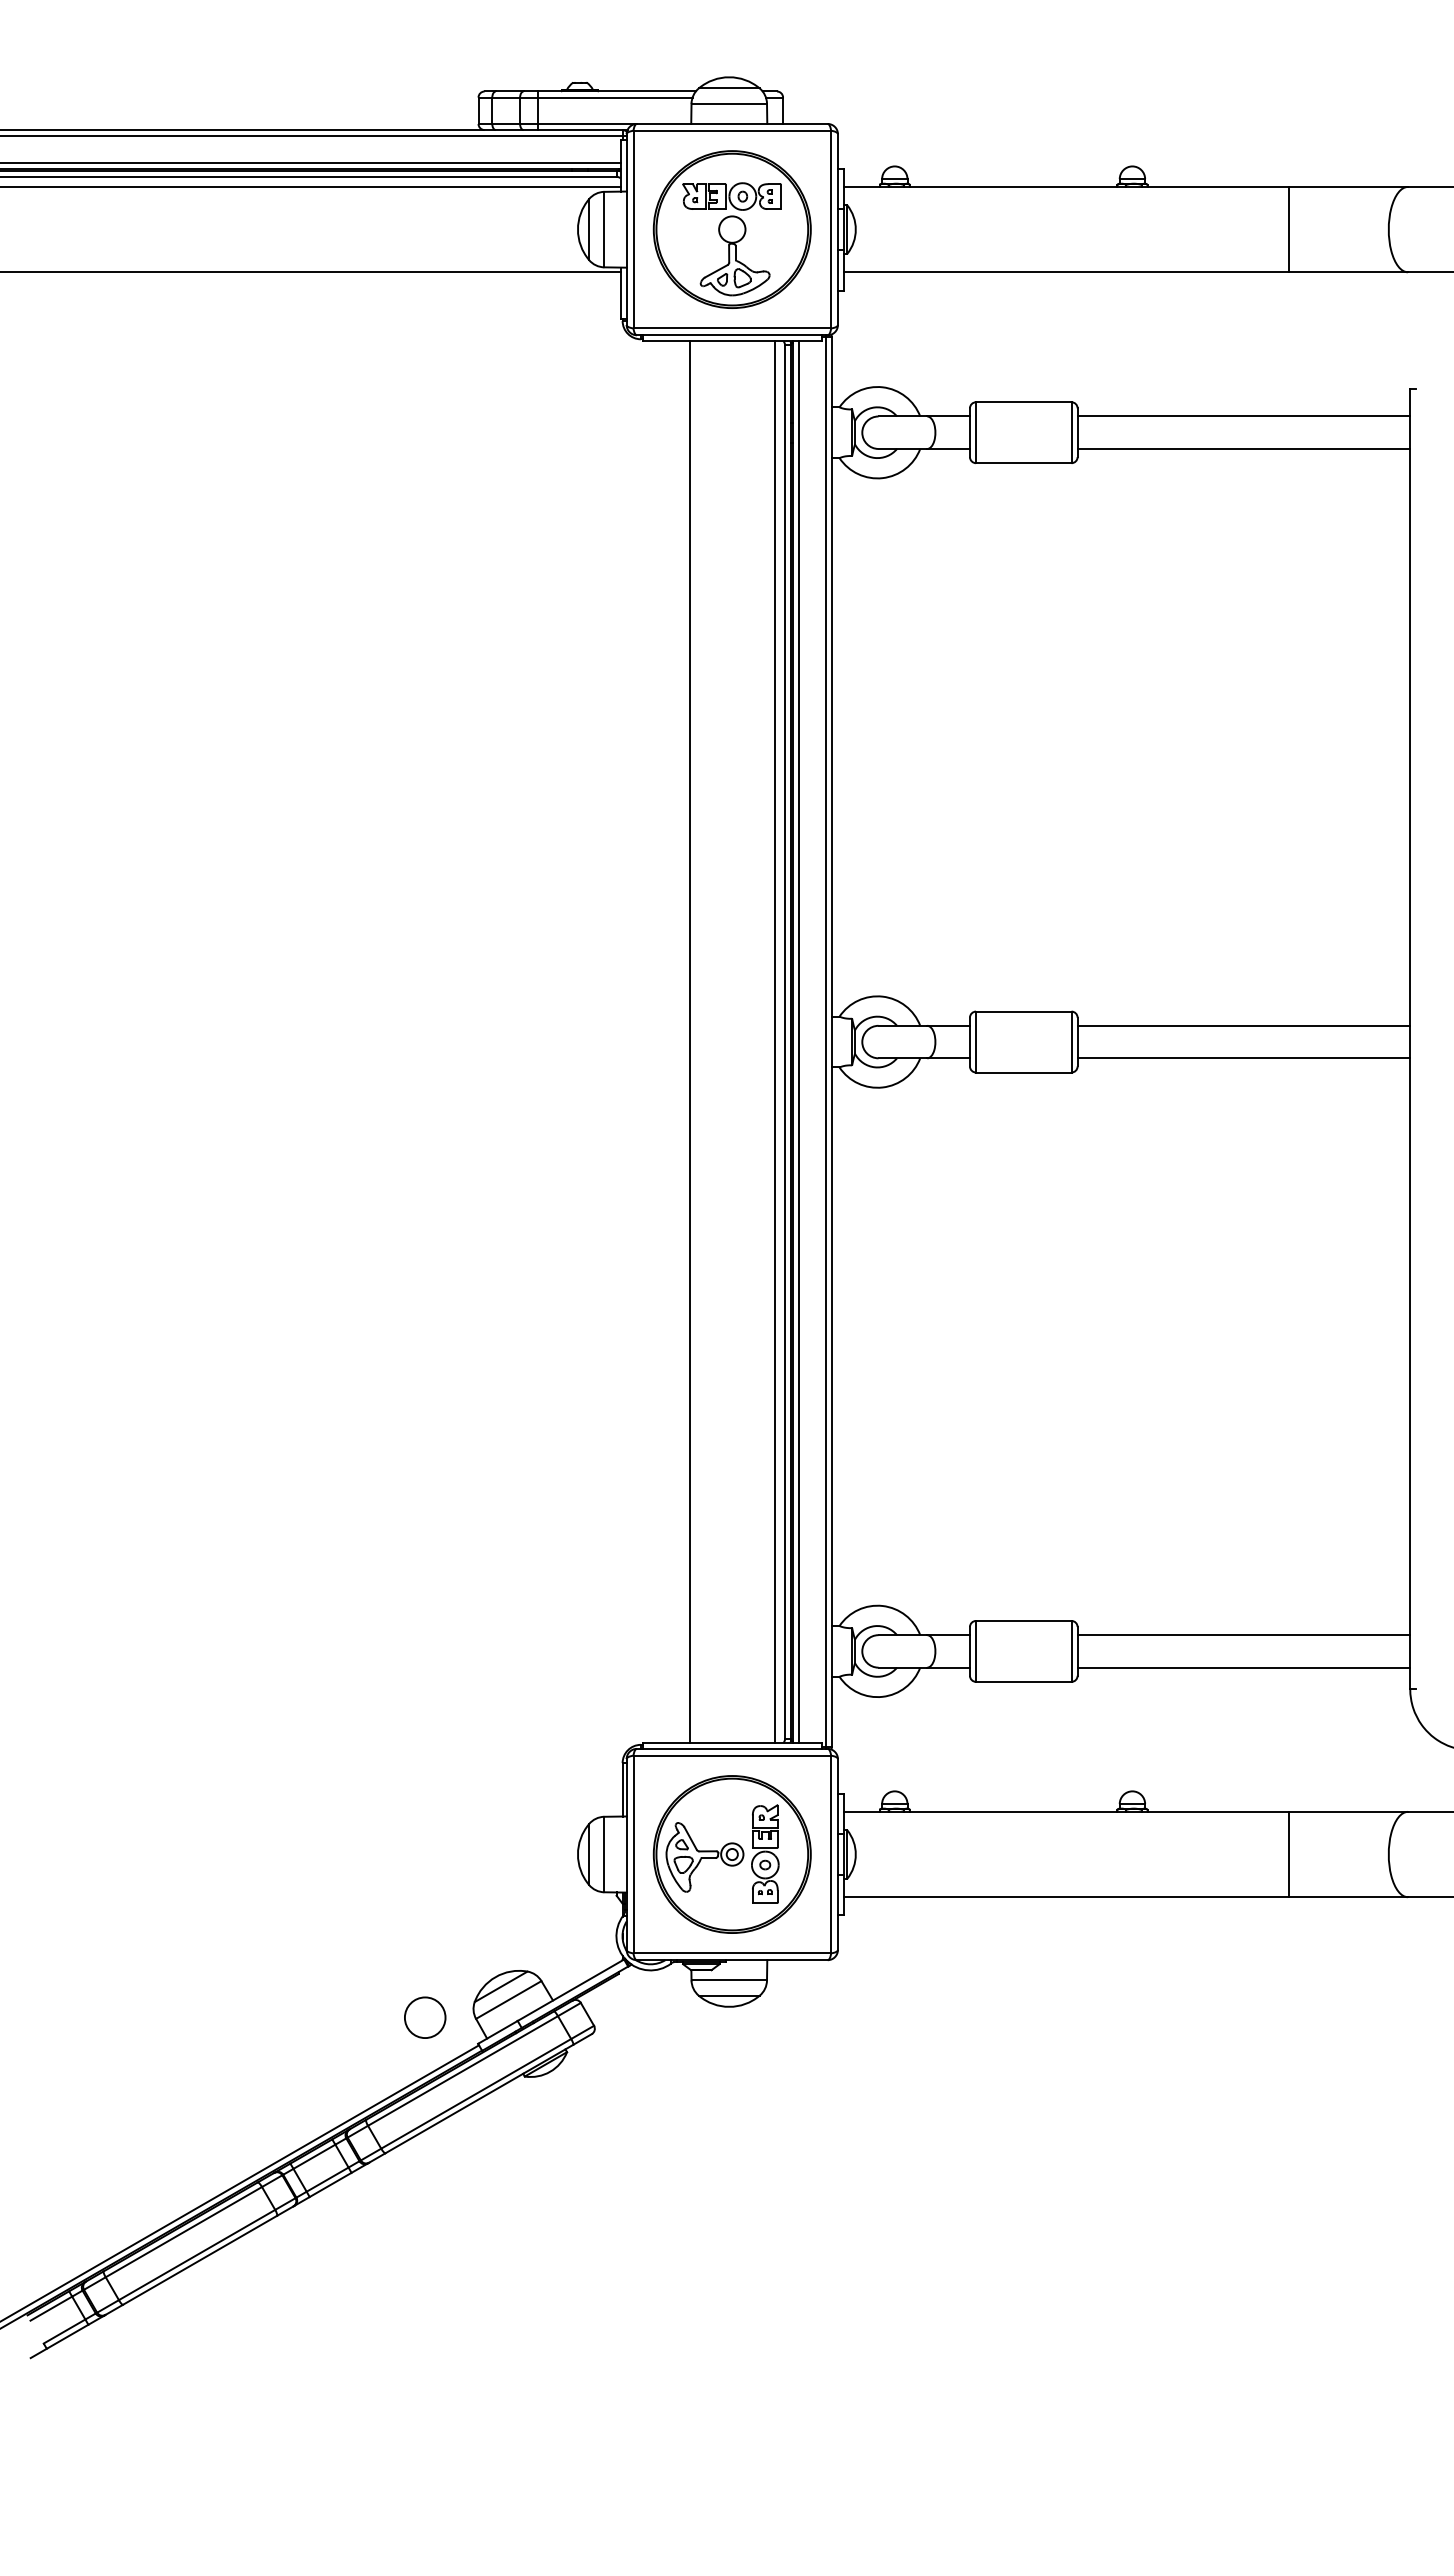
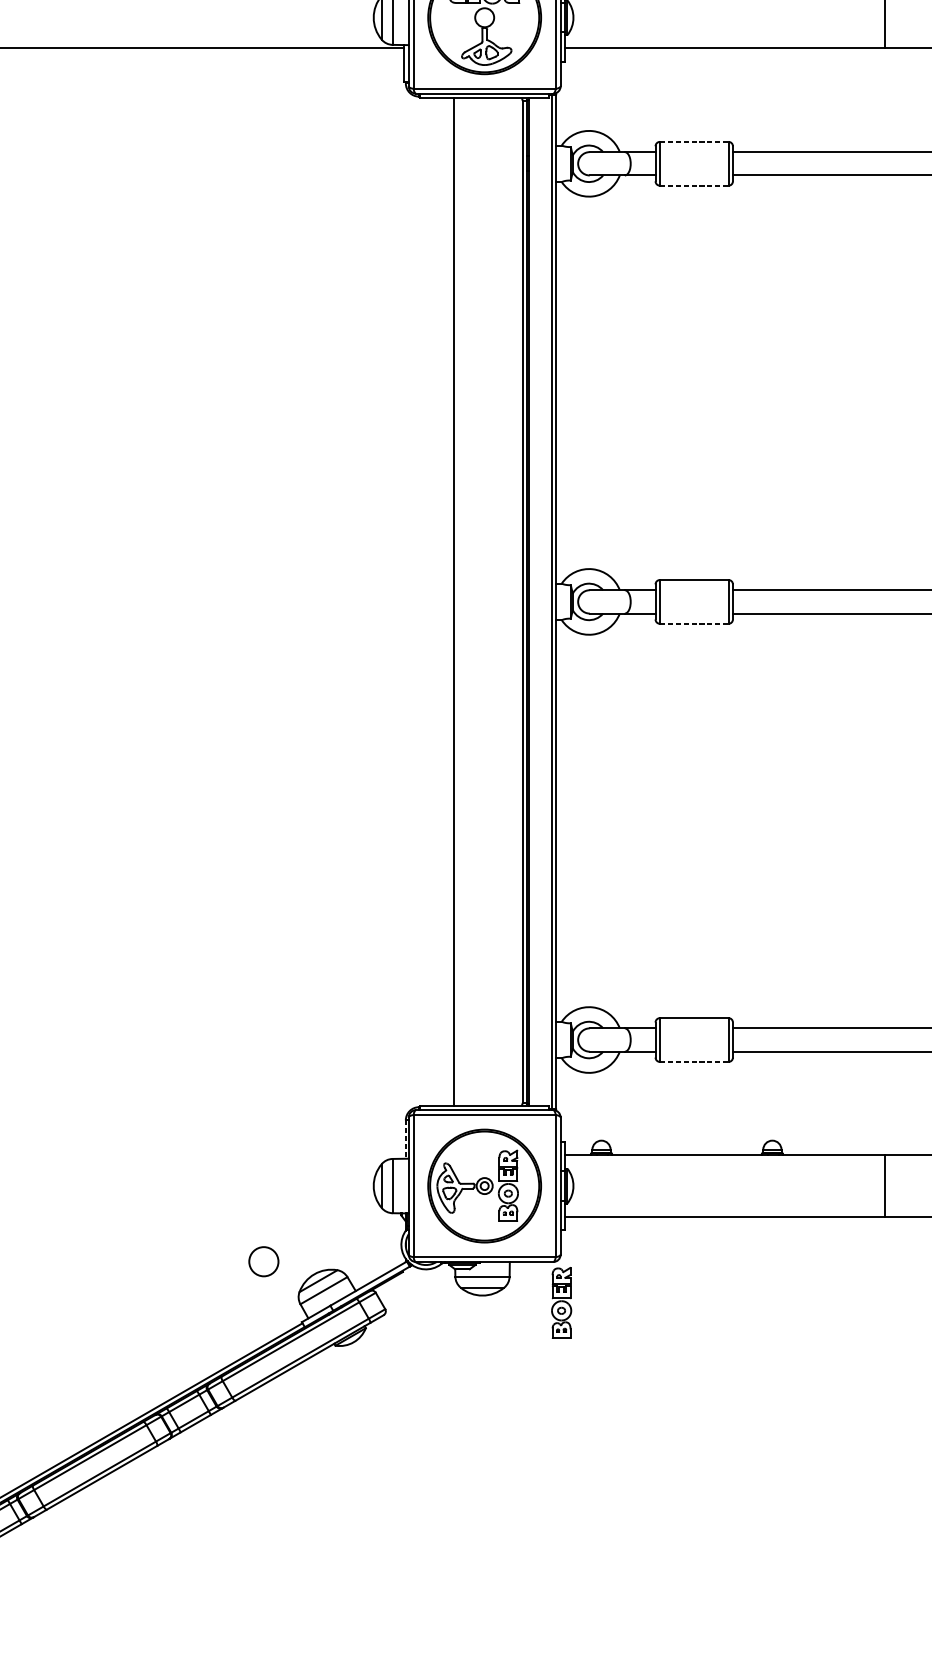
line: (1023, 402) -> (694, 142), solid -> dashed
line: (1023, 463) -> (694, 185), solid -> dashed
line: (774, 1041) -> (515, 601), removed
line: (799, 1041) -> (532, 601), removed
line: (1023, 1072) -> (694, 623), solid -> dashed
line: (1023, 1681) -> (694, 1061), solid -> dashed
line: (622, 1789) -> (405, 1139), solid -> dashed
part: (839, 2016) -> (561, 1302), added
circle: (425, 2017) -> (264, 1261), moved

